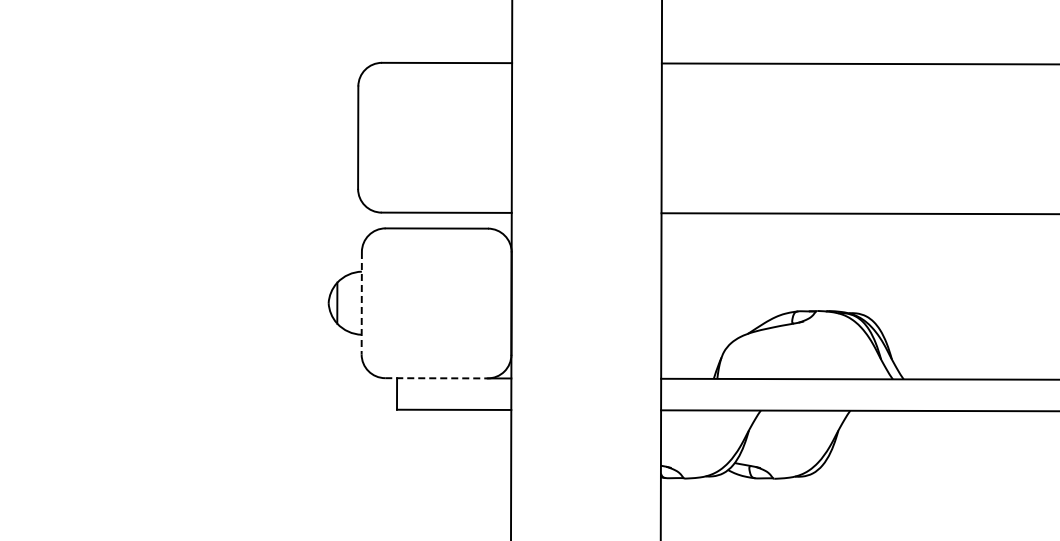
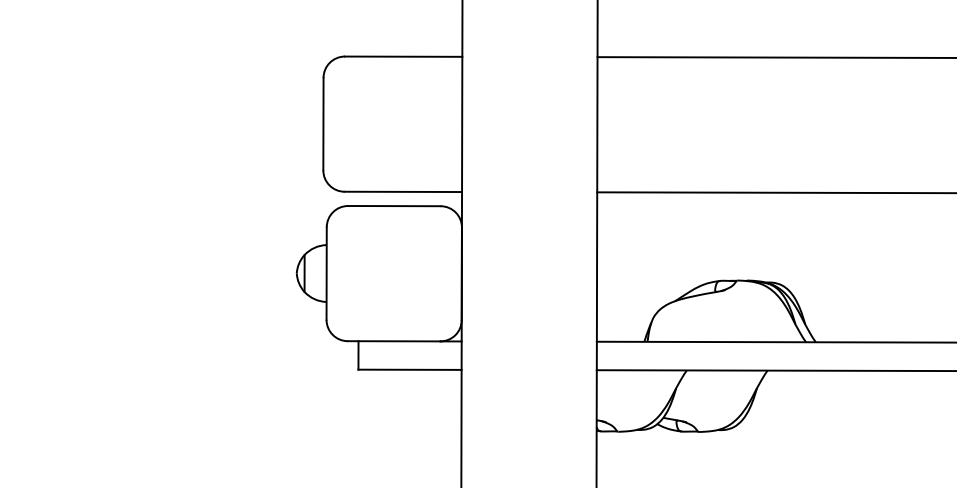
line: (361, 303) -> (326, 273), dashed -> solid
line: (436, 378) -> (394, 341), dashed -> solid

